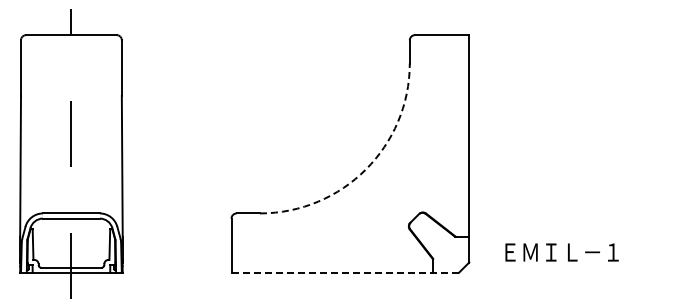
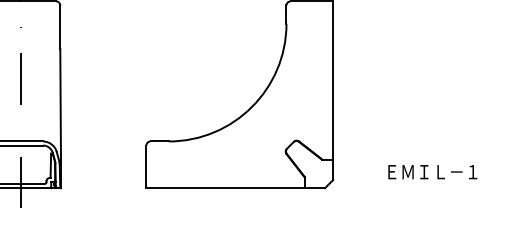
arc: (365, 169) -> (251, 106), dashed -> solid
text: (561, 252) -> (432, 172), moved
line: (345, 272) -> (235, 187), dashed -> solid

